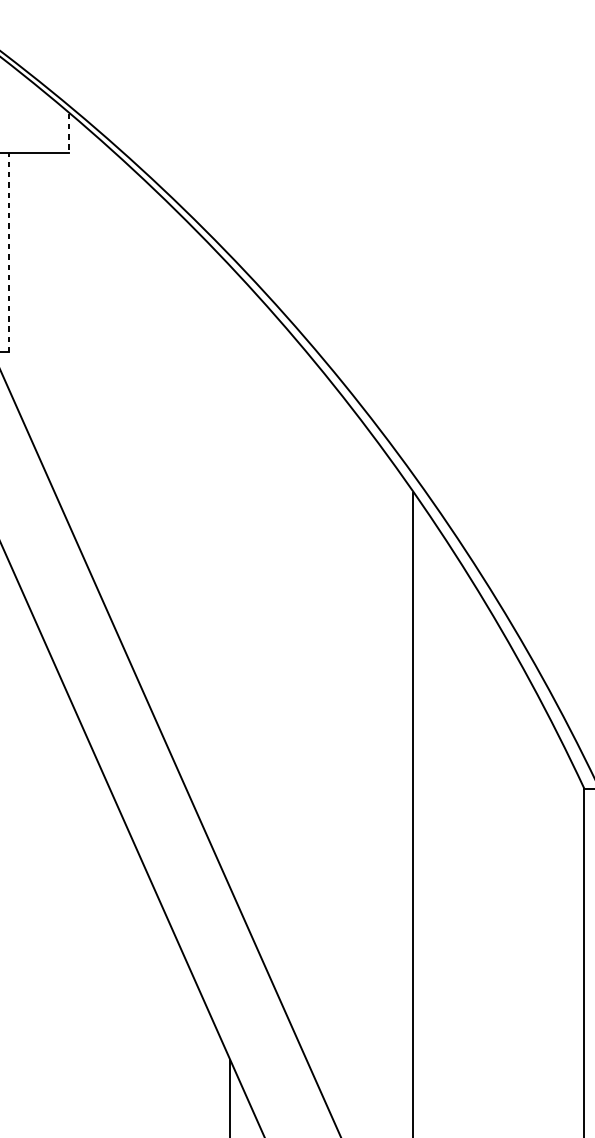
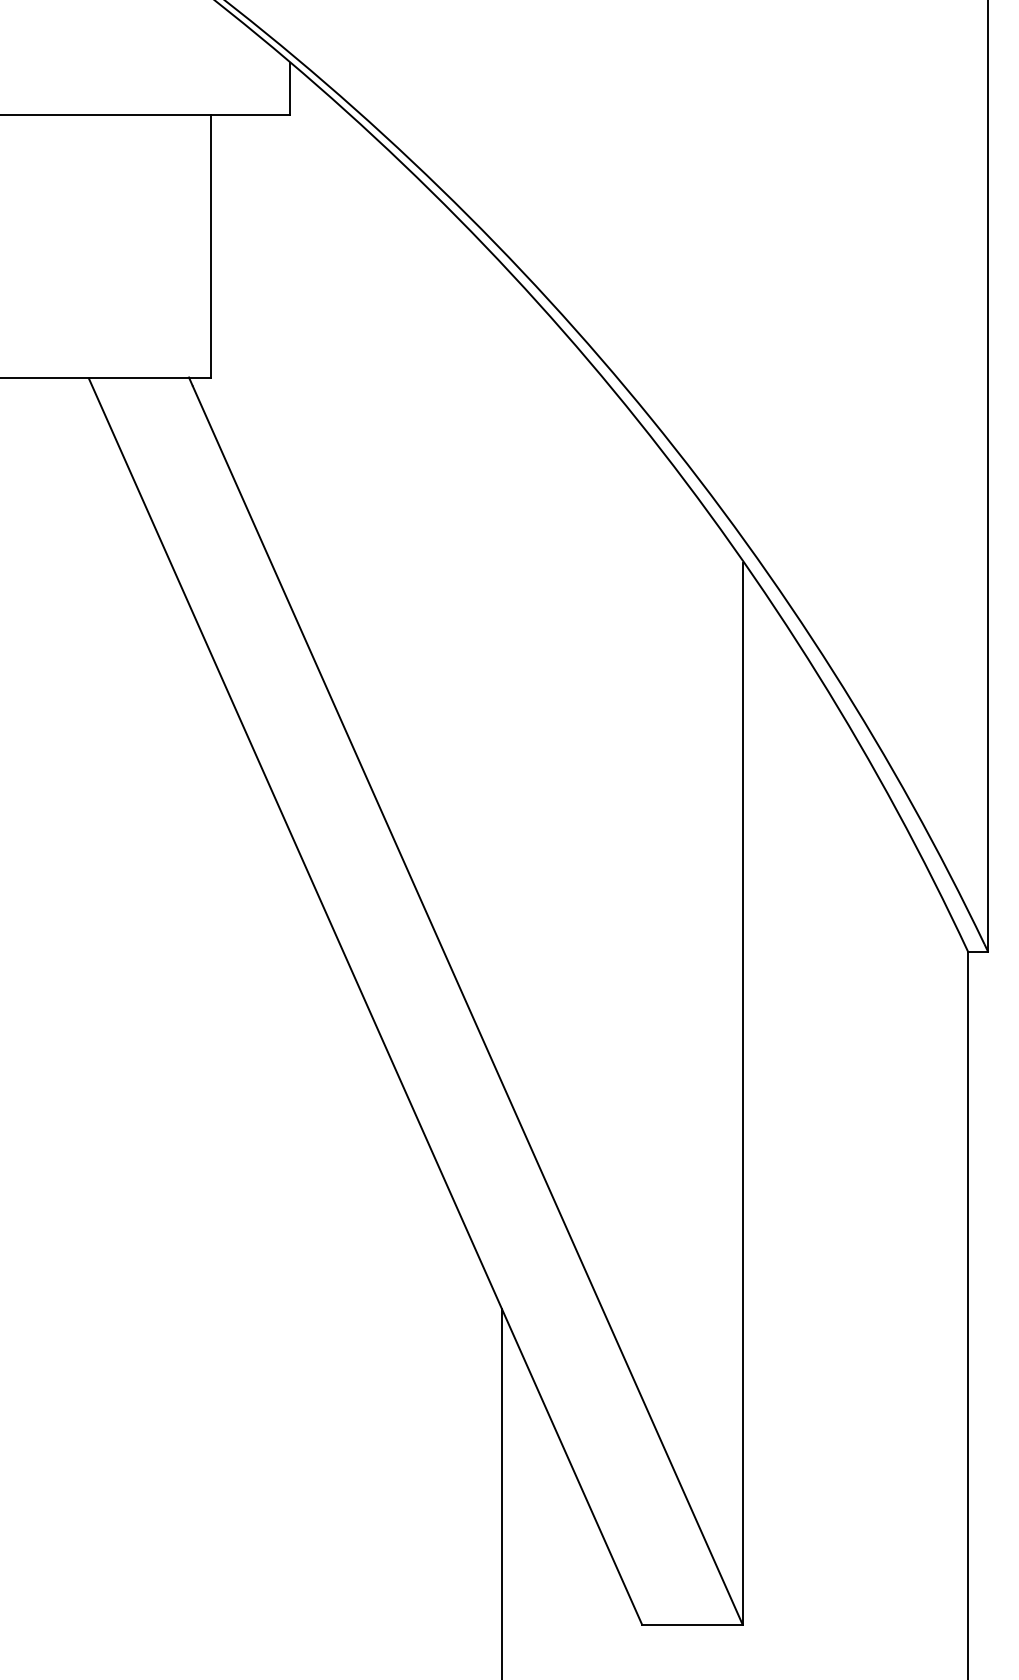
line: (68, 132) -> (289, 88), dashed -> solid
line: (8, 252) -> (210, 245), dashed -> solid

